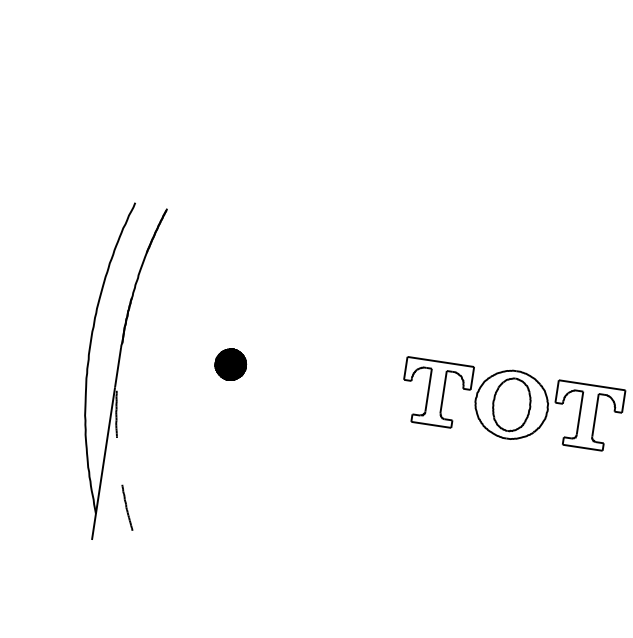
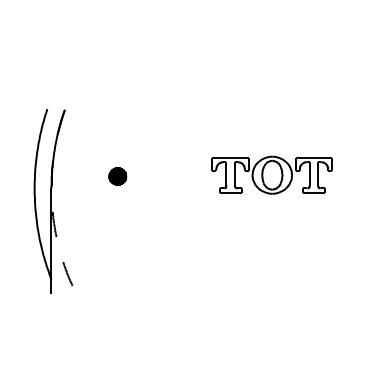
part: (121, 372) -> (53, 201), moved

